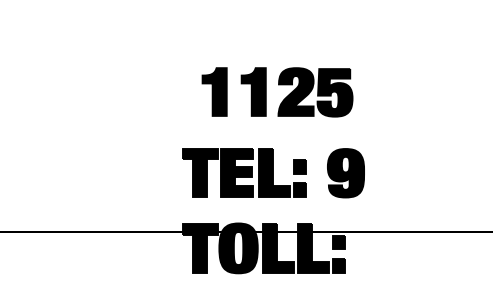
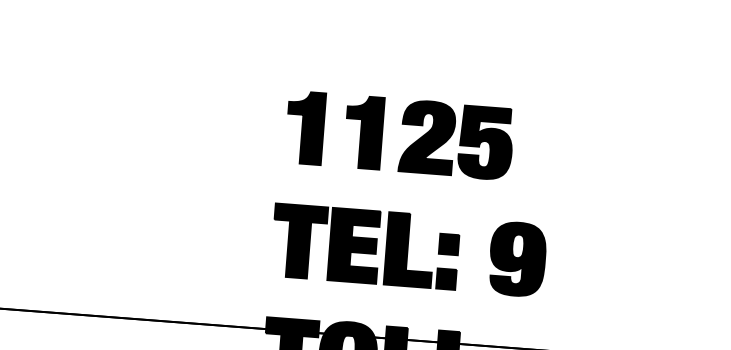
part: (278, 85) -> (401, 125), moved

